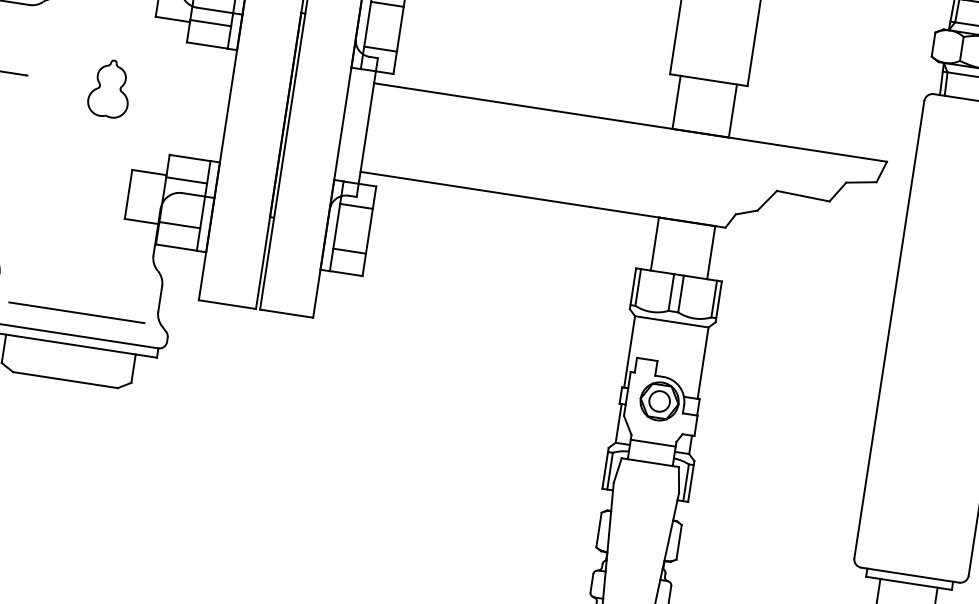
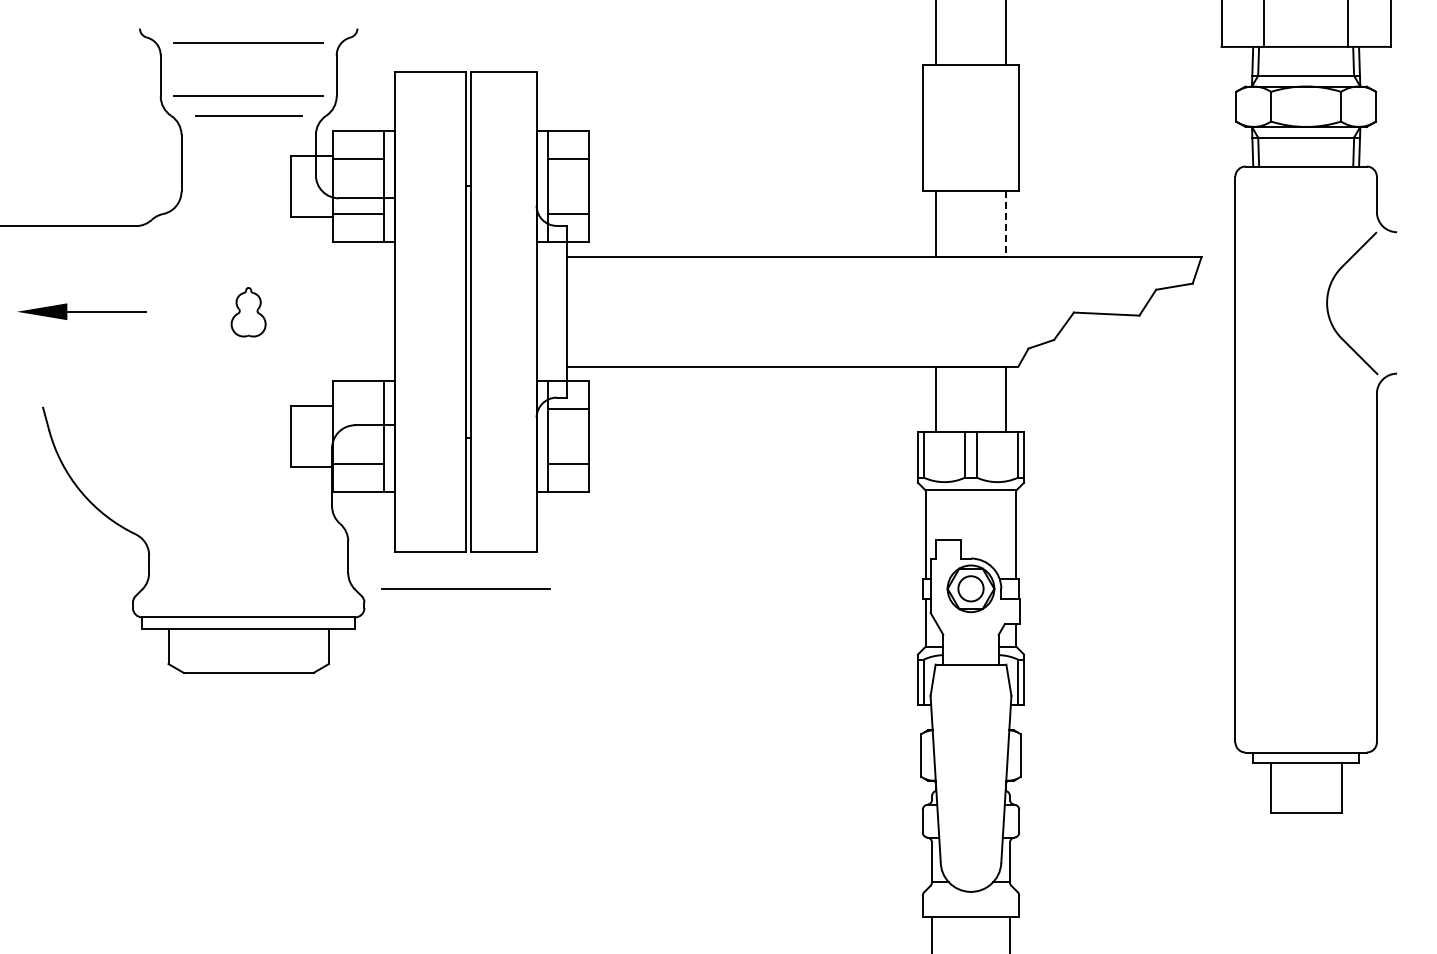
part: (110, 87) -> (248, 311), size x0.7
line: (732, 111) -> (1005, 224), solid -> dashed
line: (186, 180) -> (358, 409), removed
line: (76, 311) -> (465, 588), moved
line: (652, 443) -> (970, 640), removed

